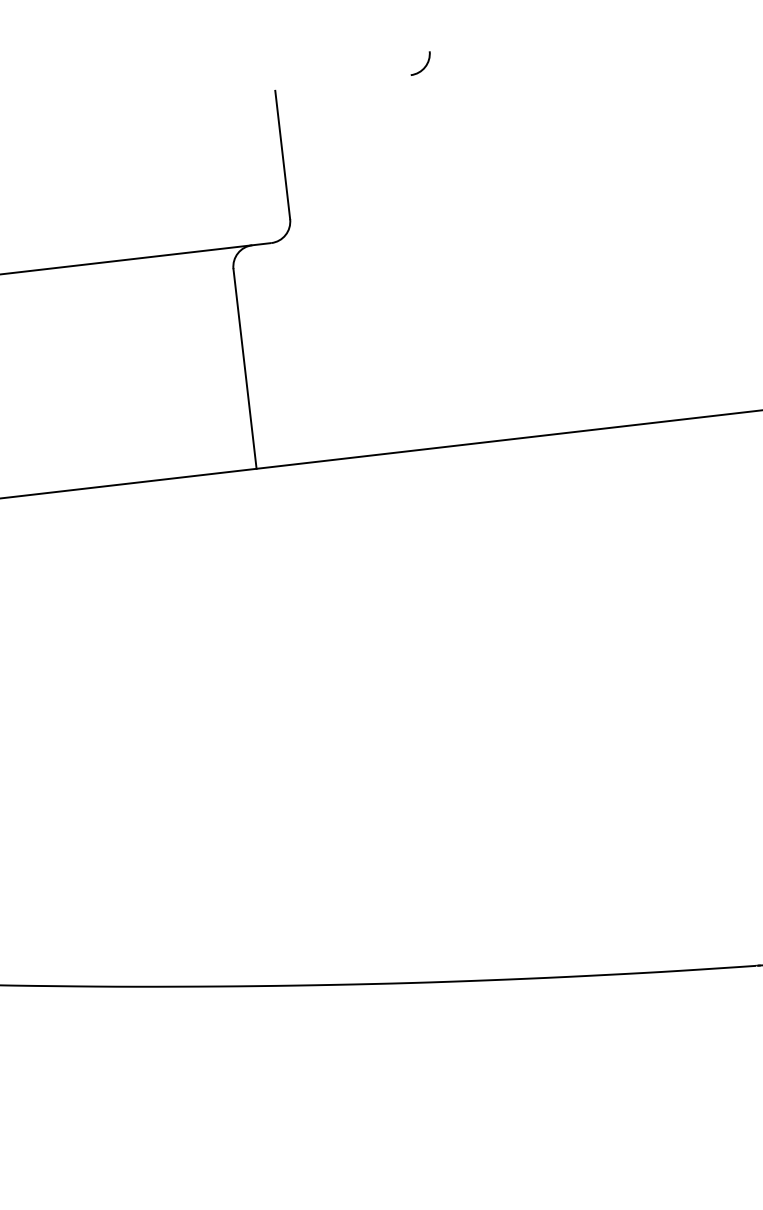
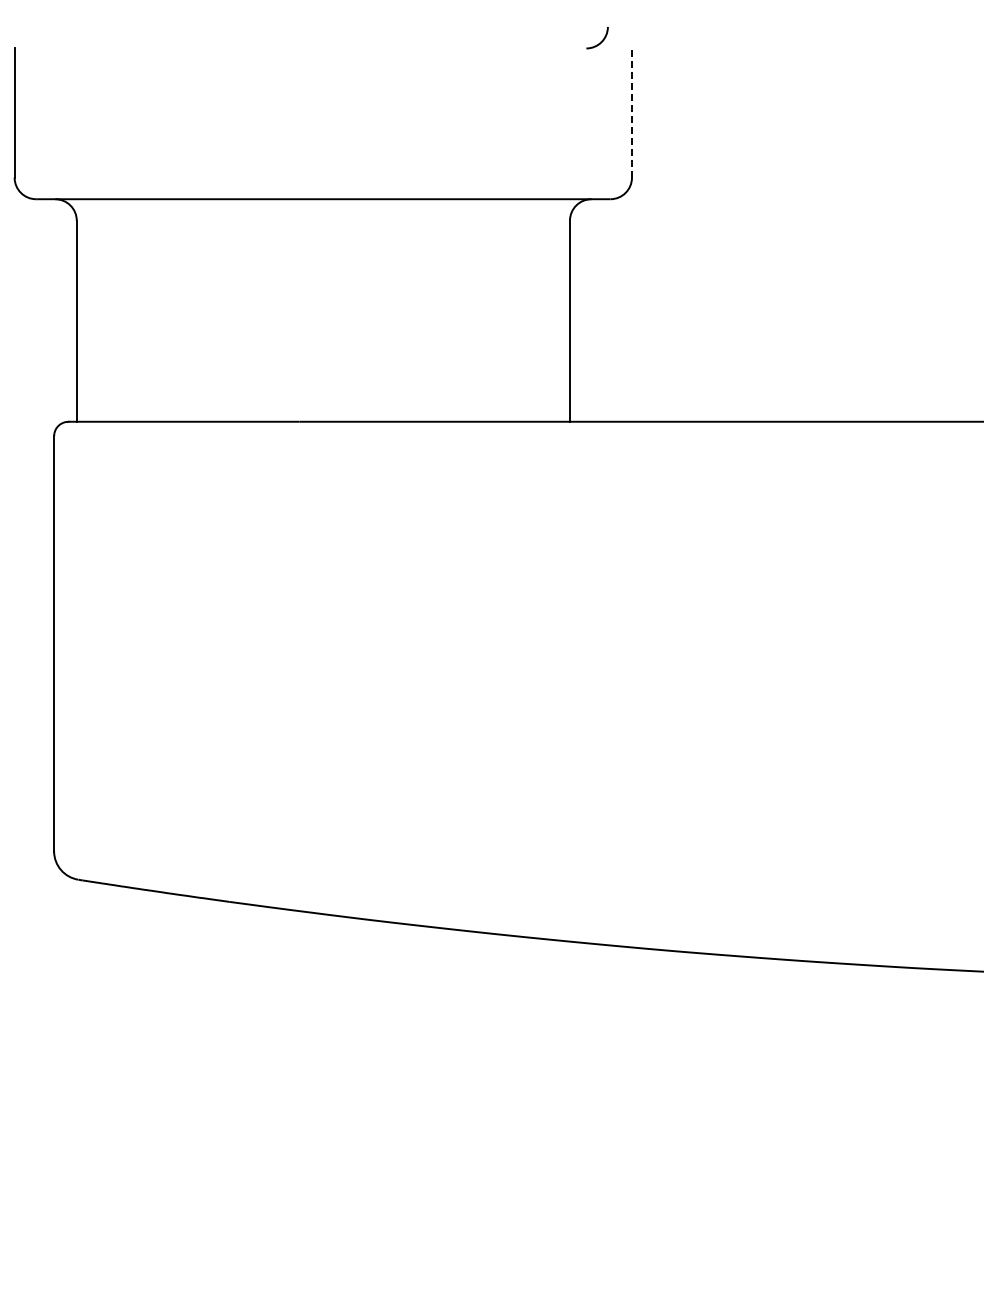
arc: (424, 66) -> (600, 41), moved
line: (282, 155) -> (631, 113), solid -> dashed

